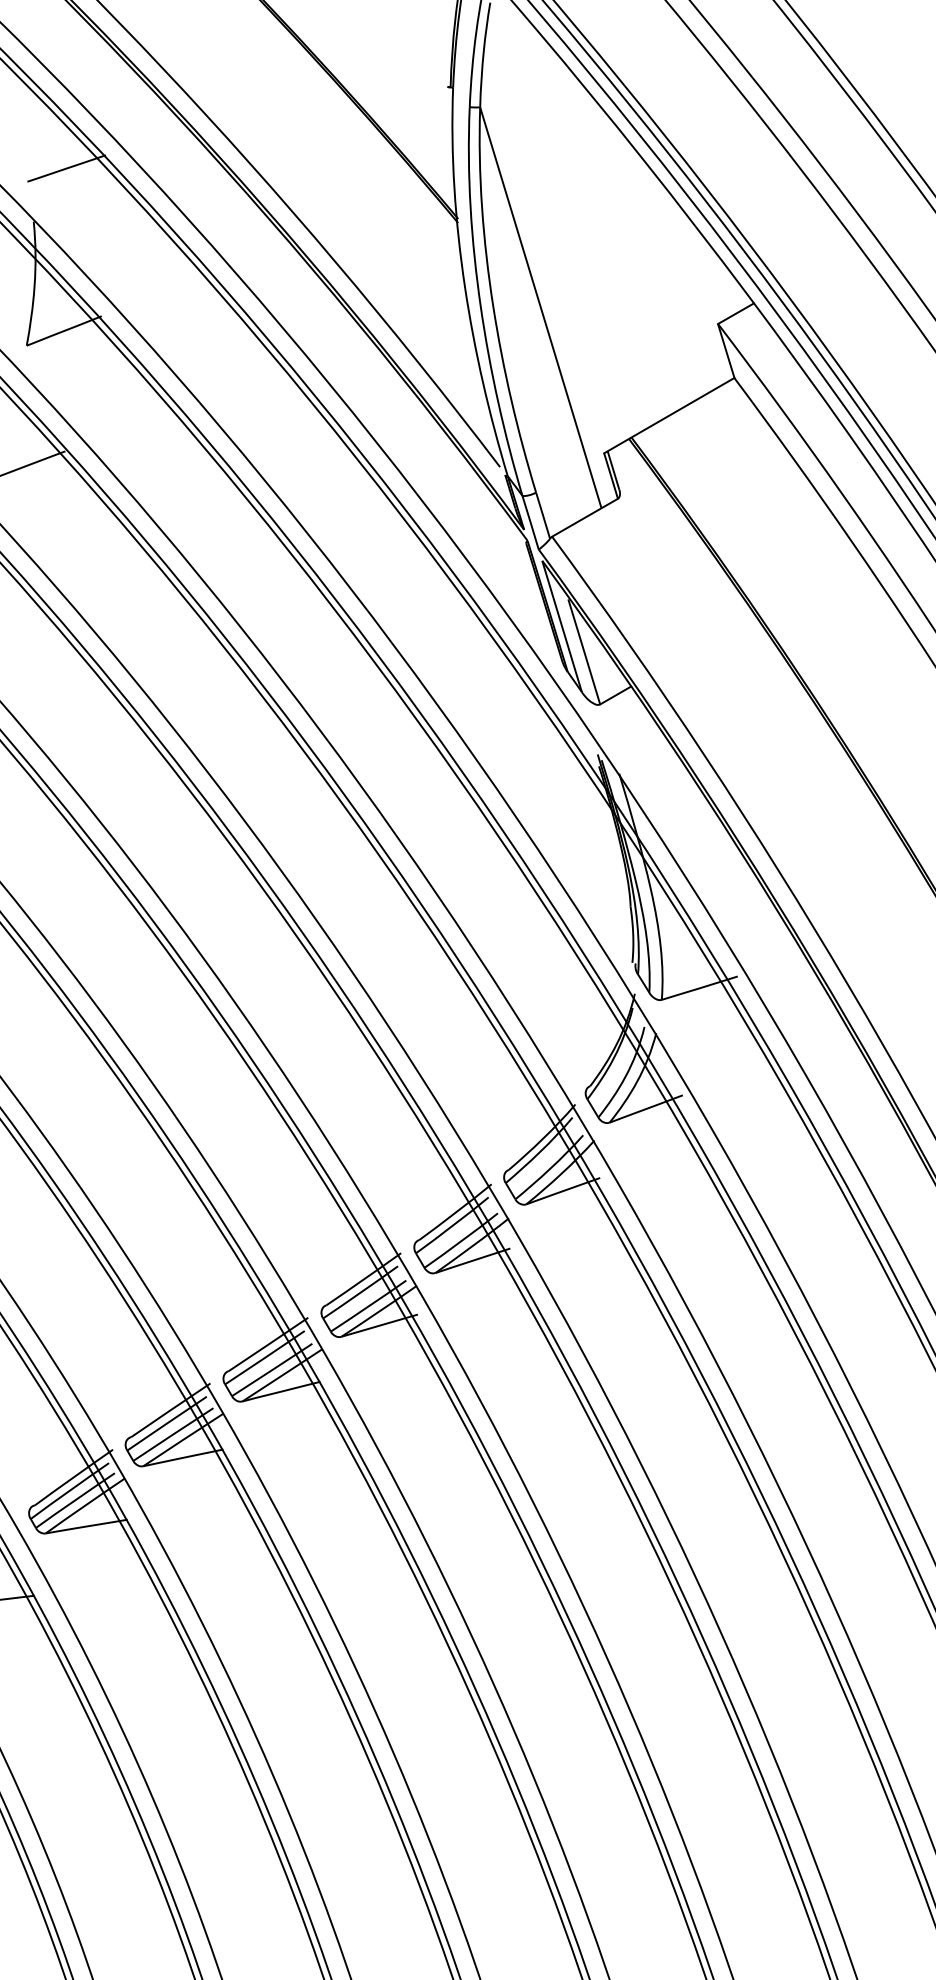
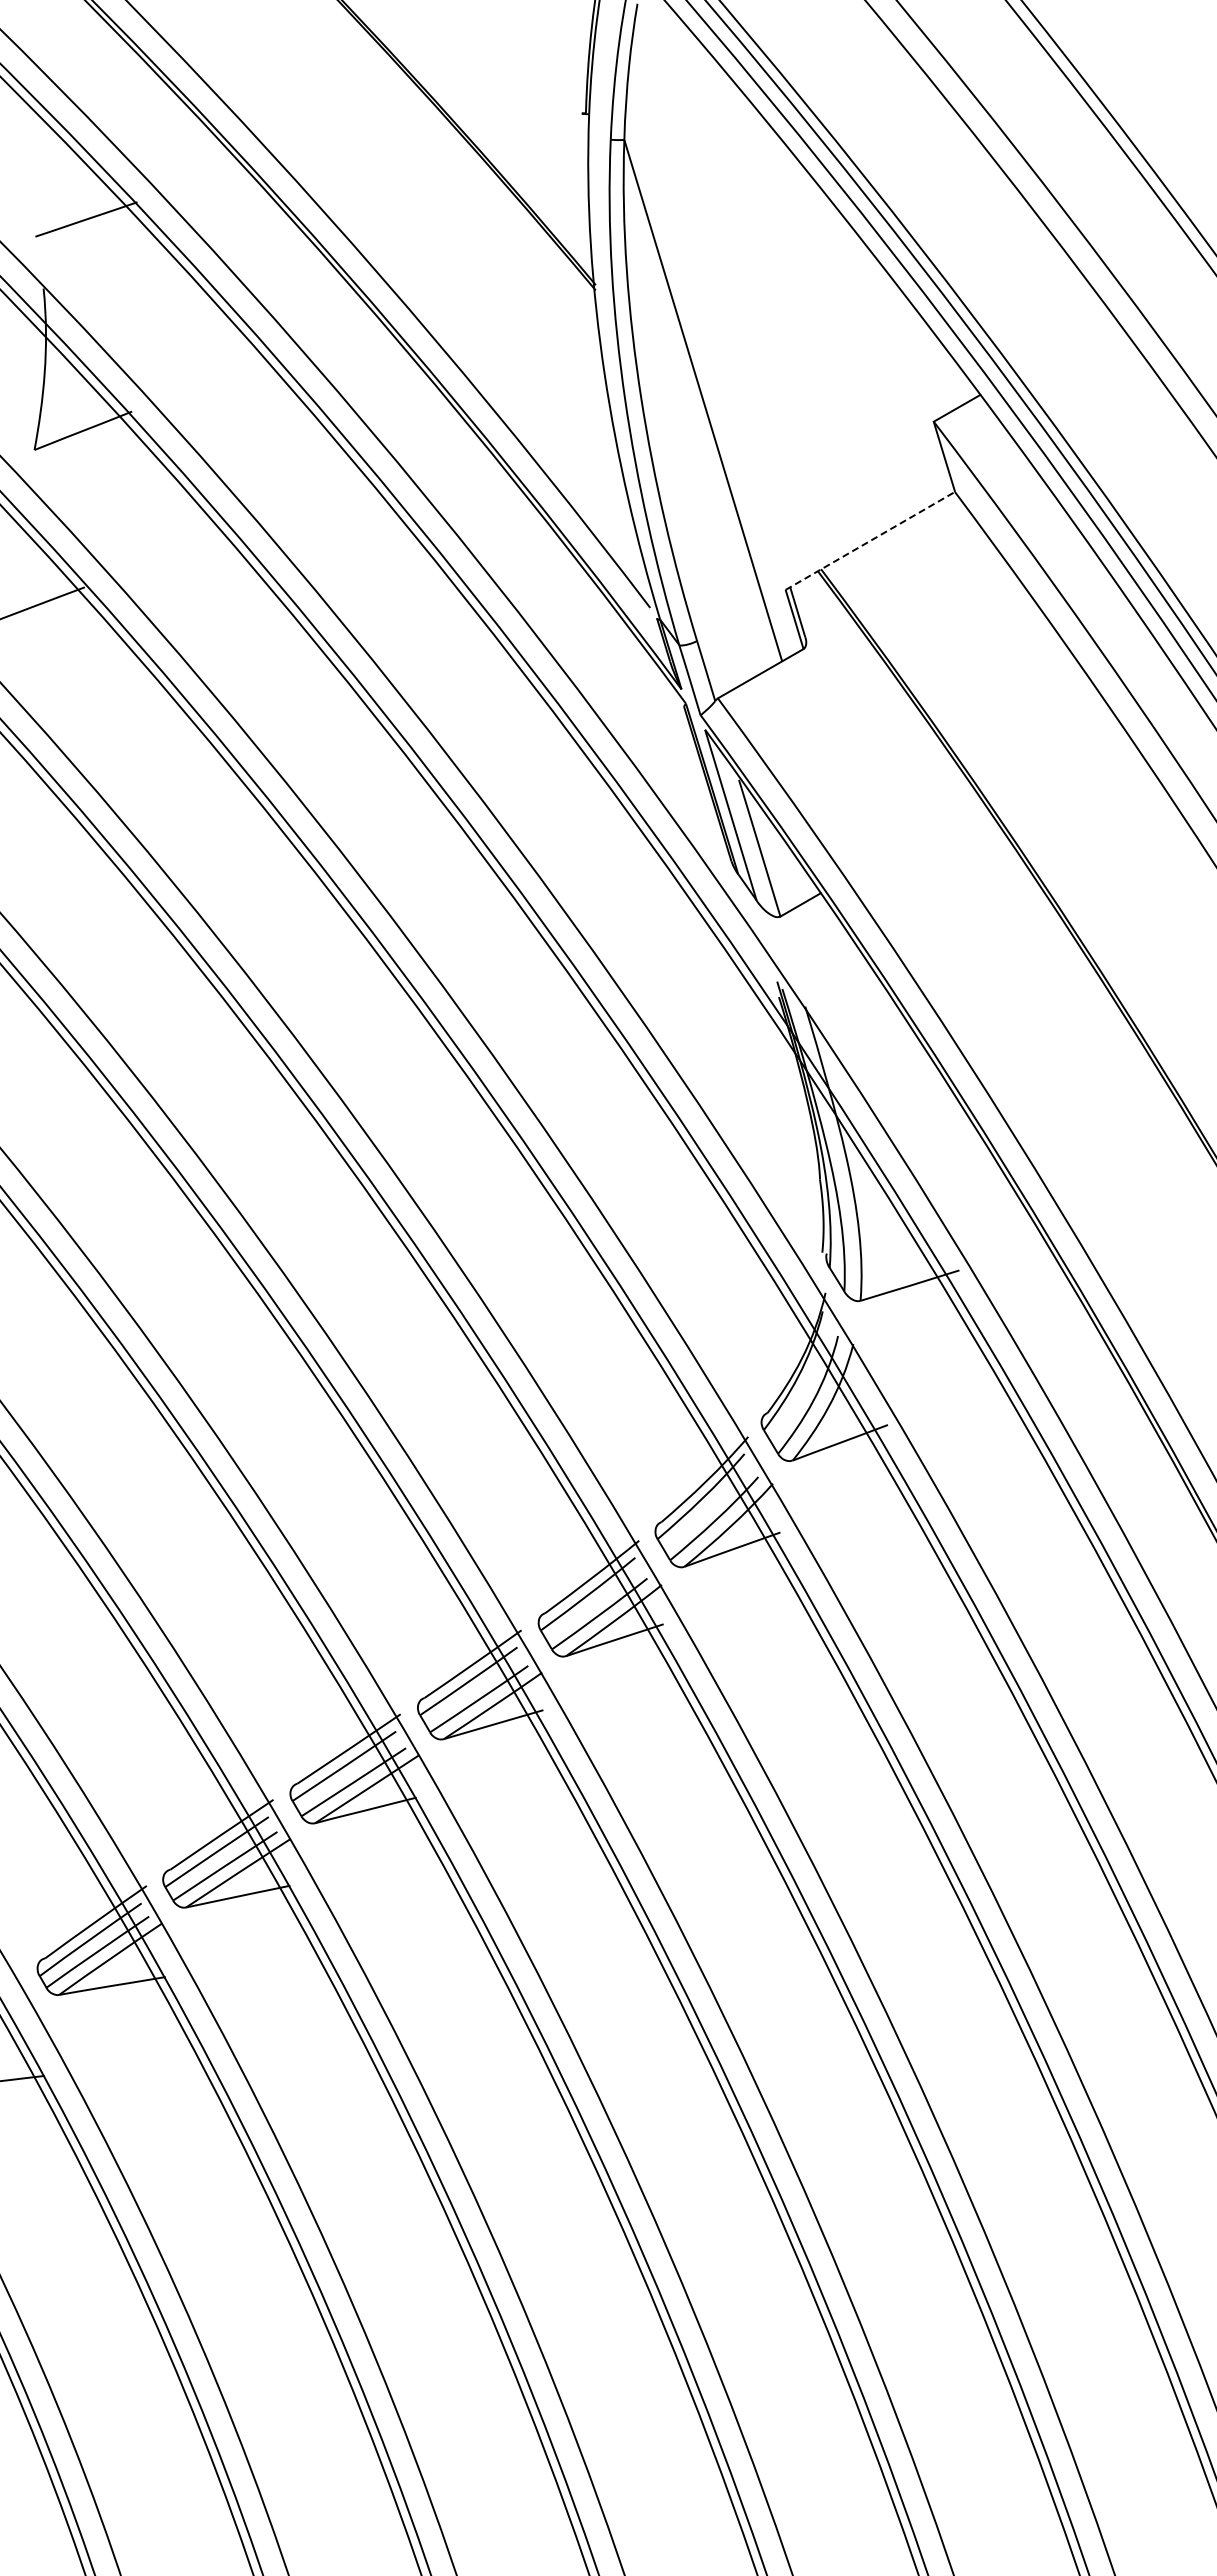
line: (669, 415) -> (870, 540), solid -> dashed

